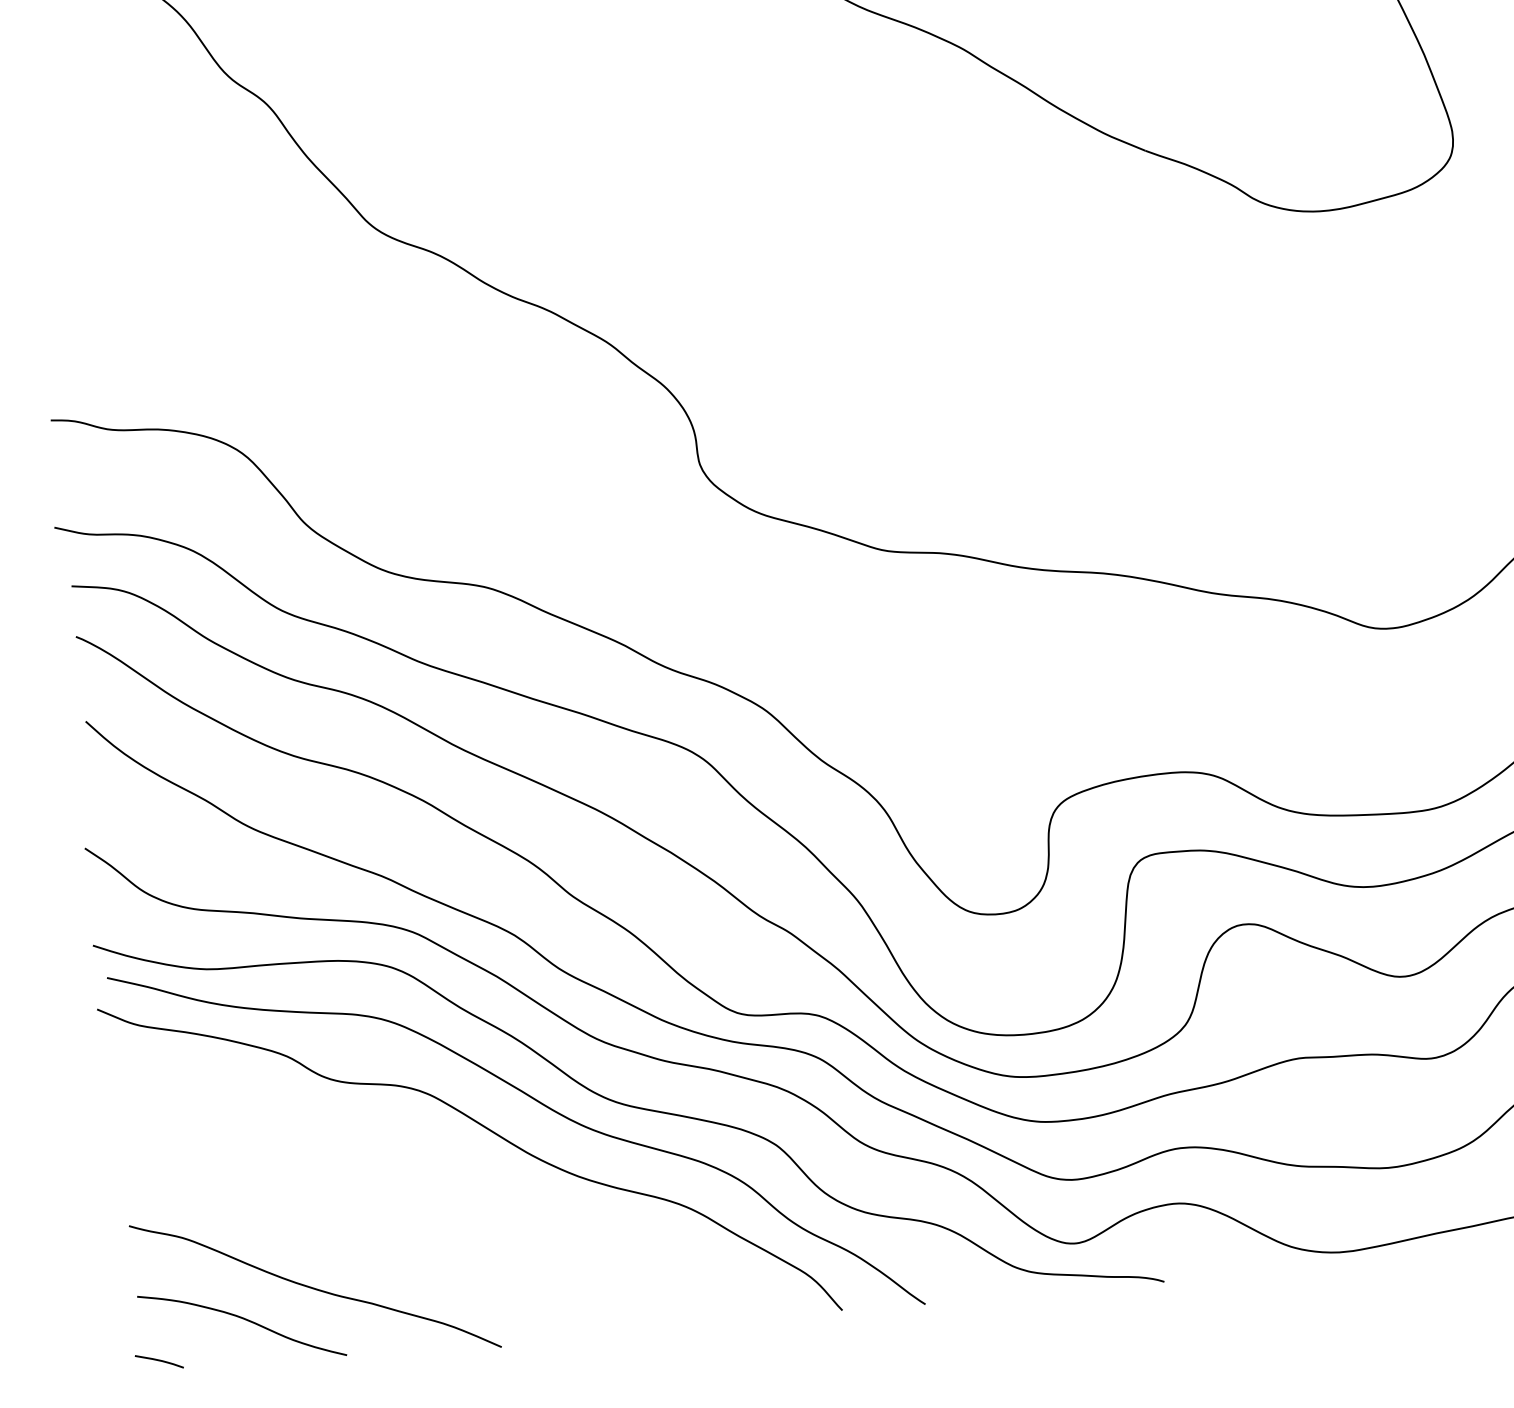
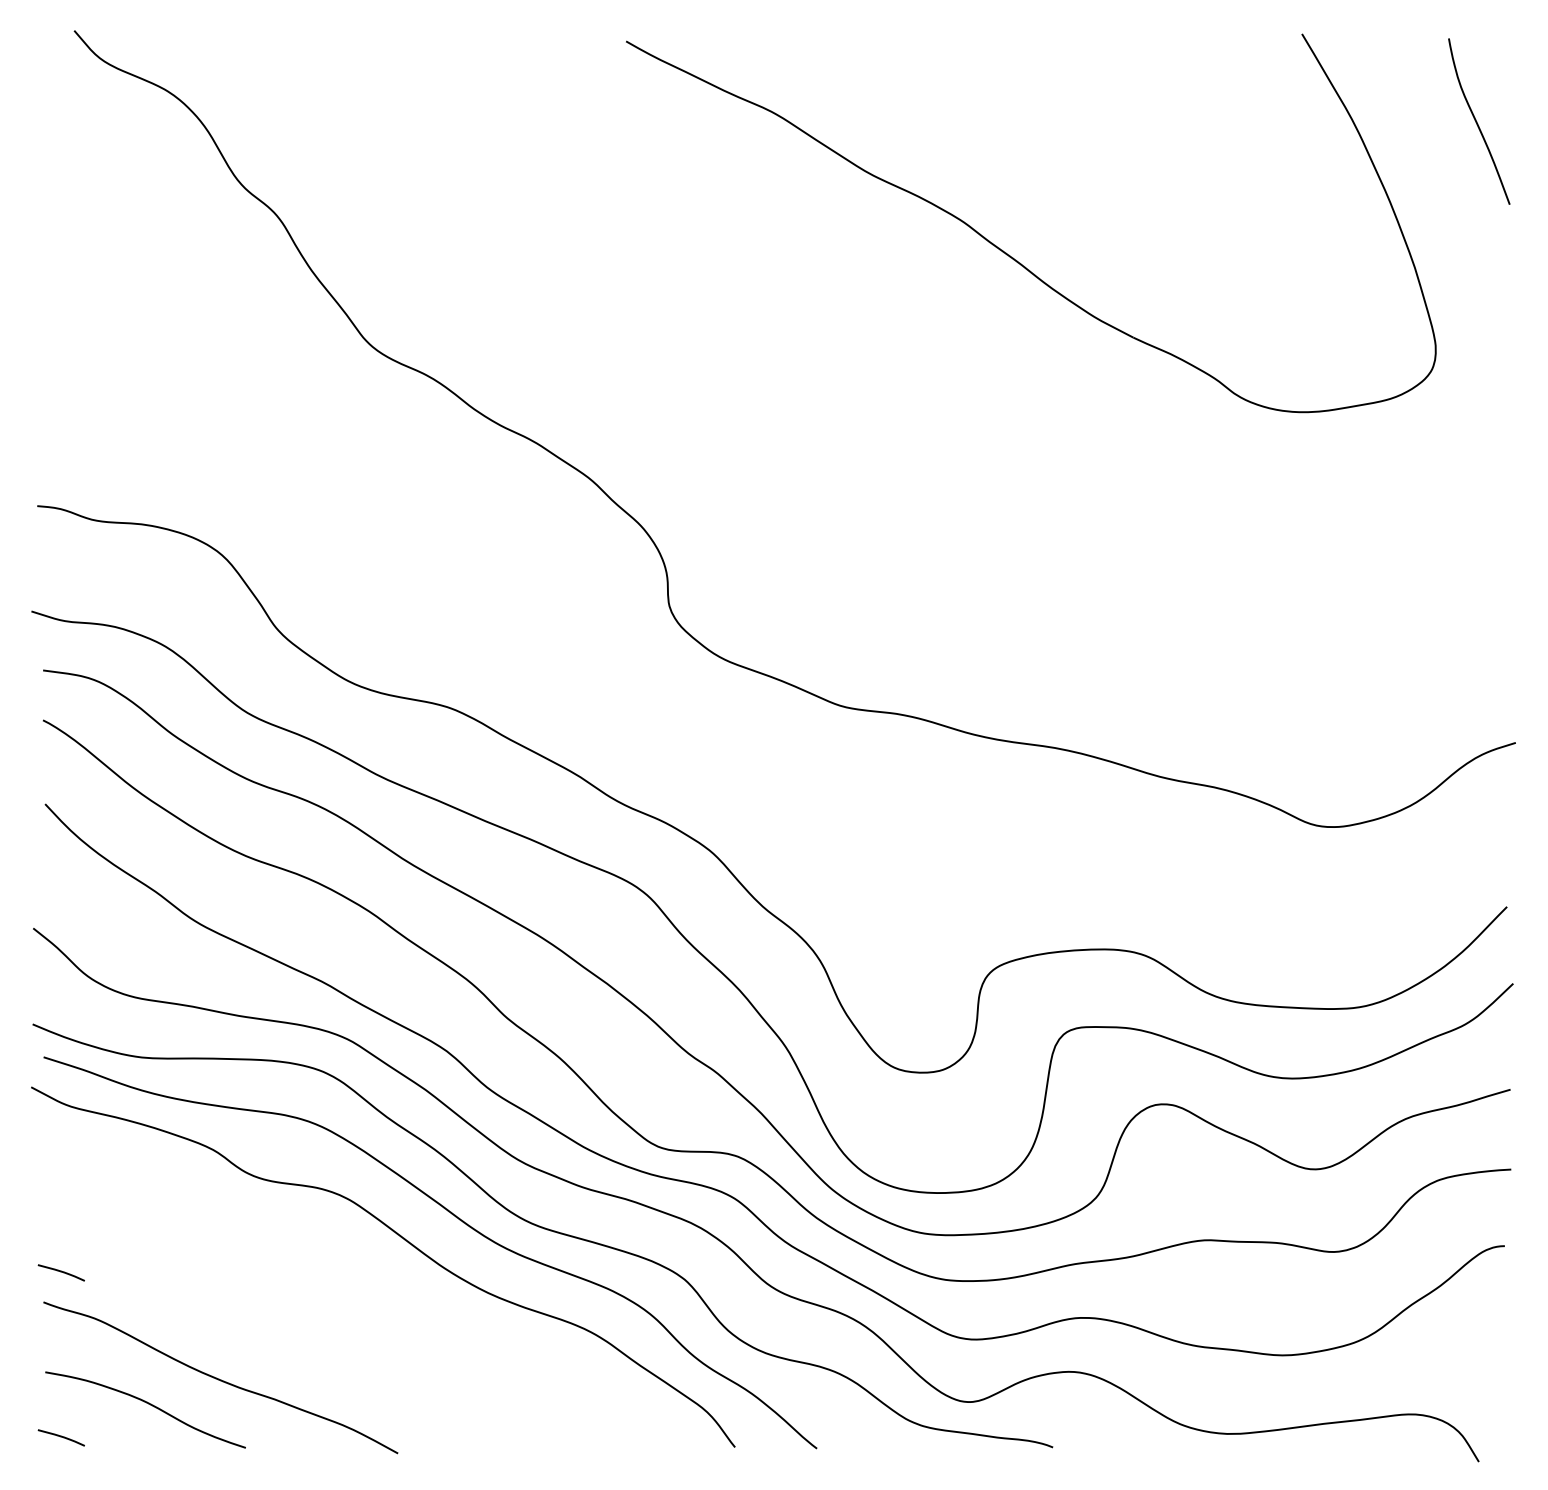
curve: (143, 1194) -> (60, 1272), added

